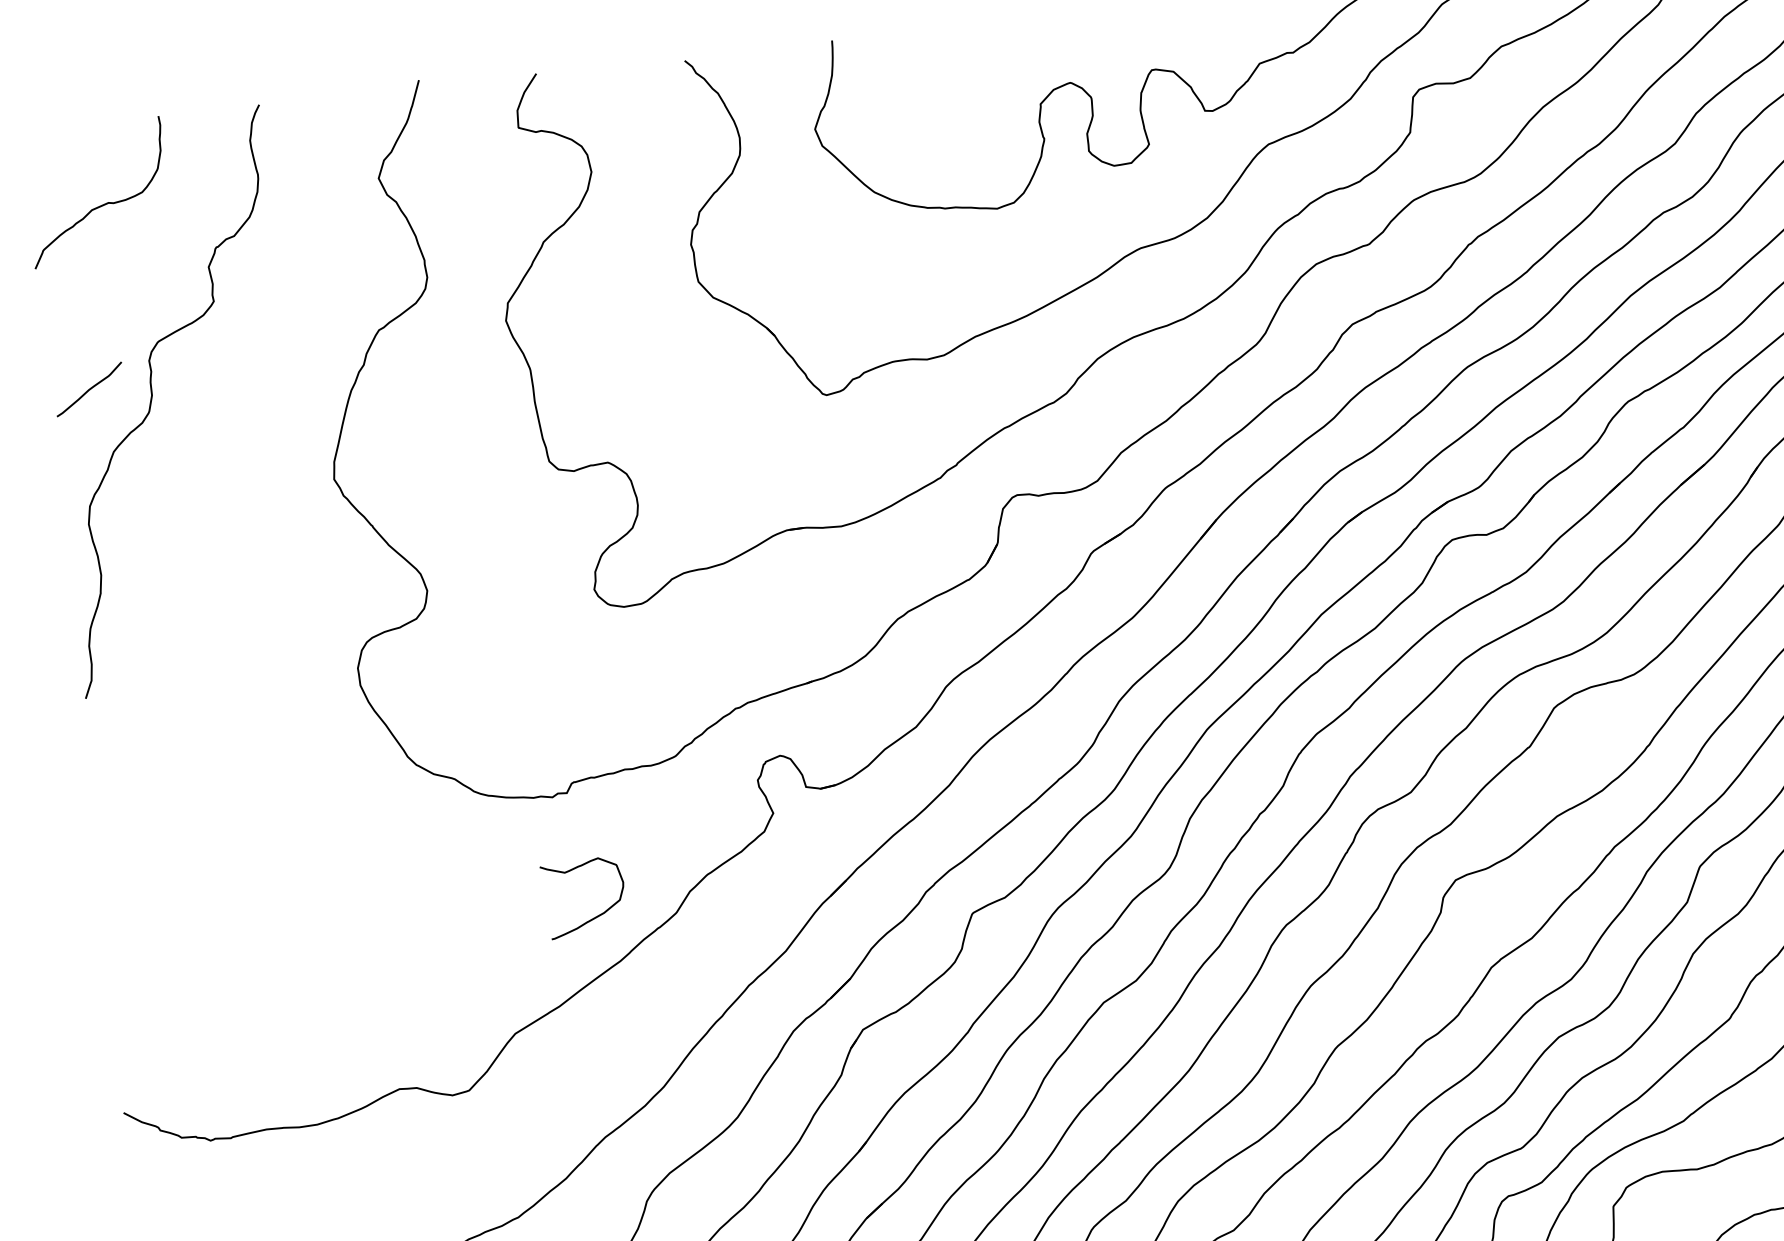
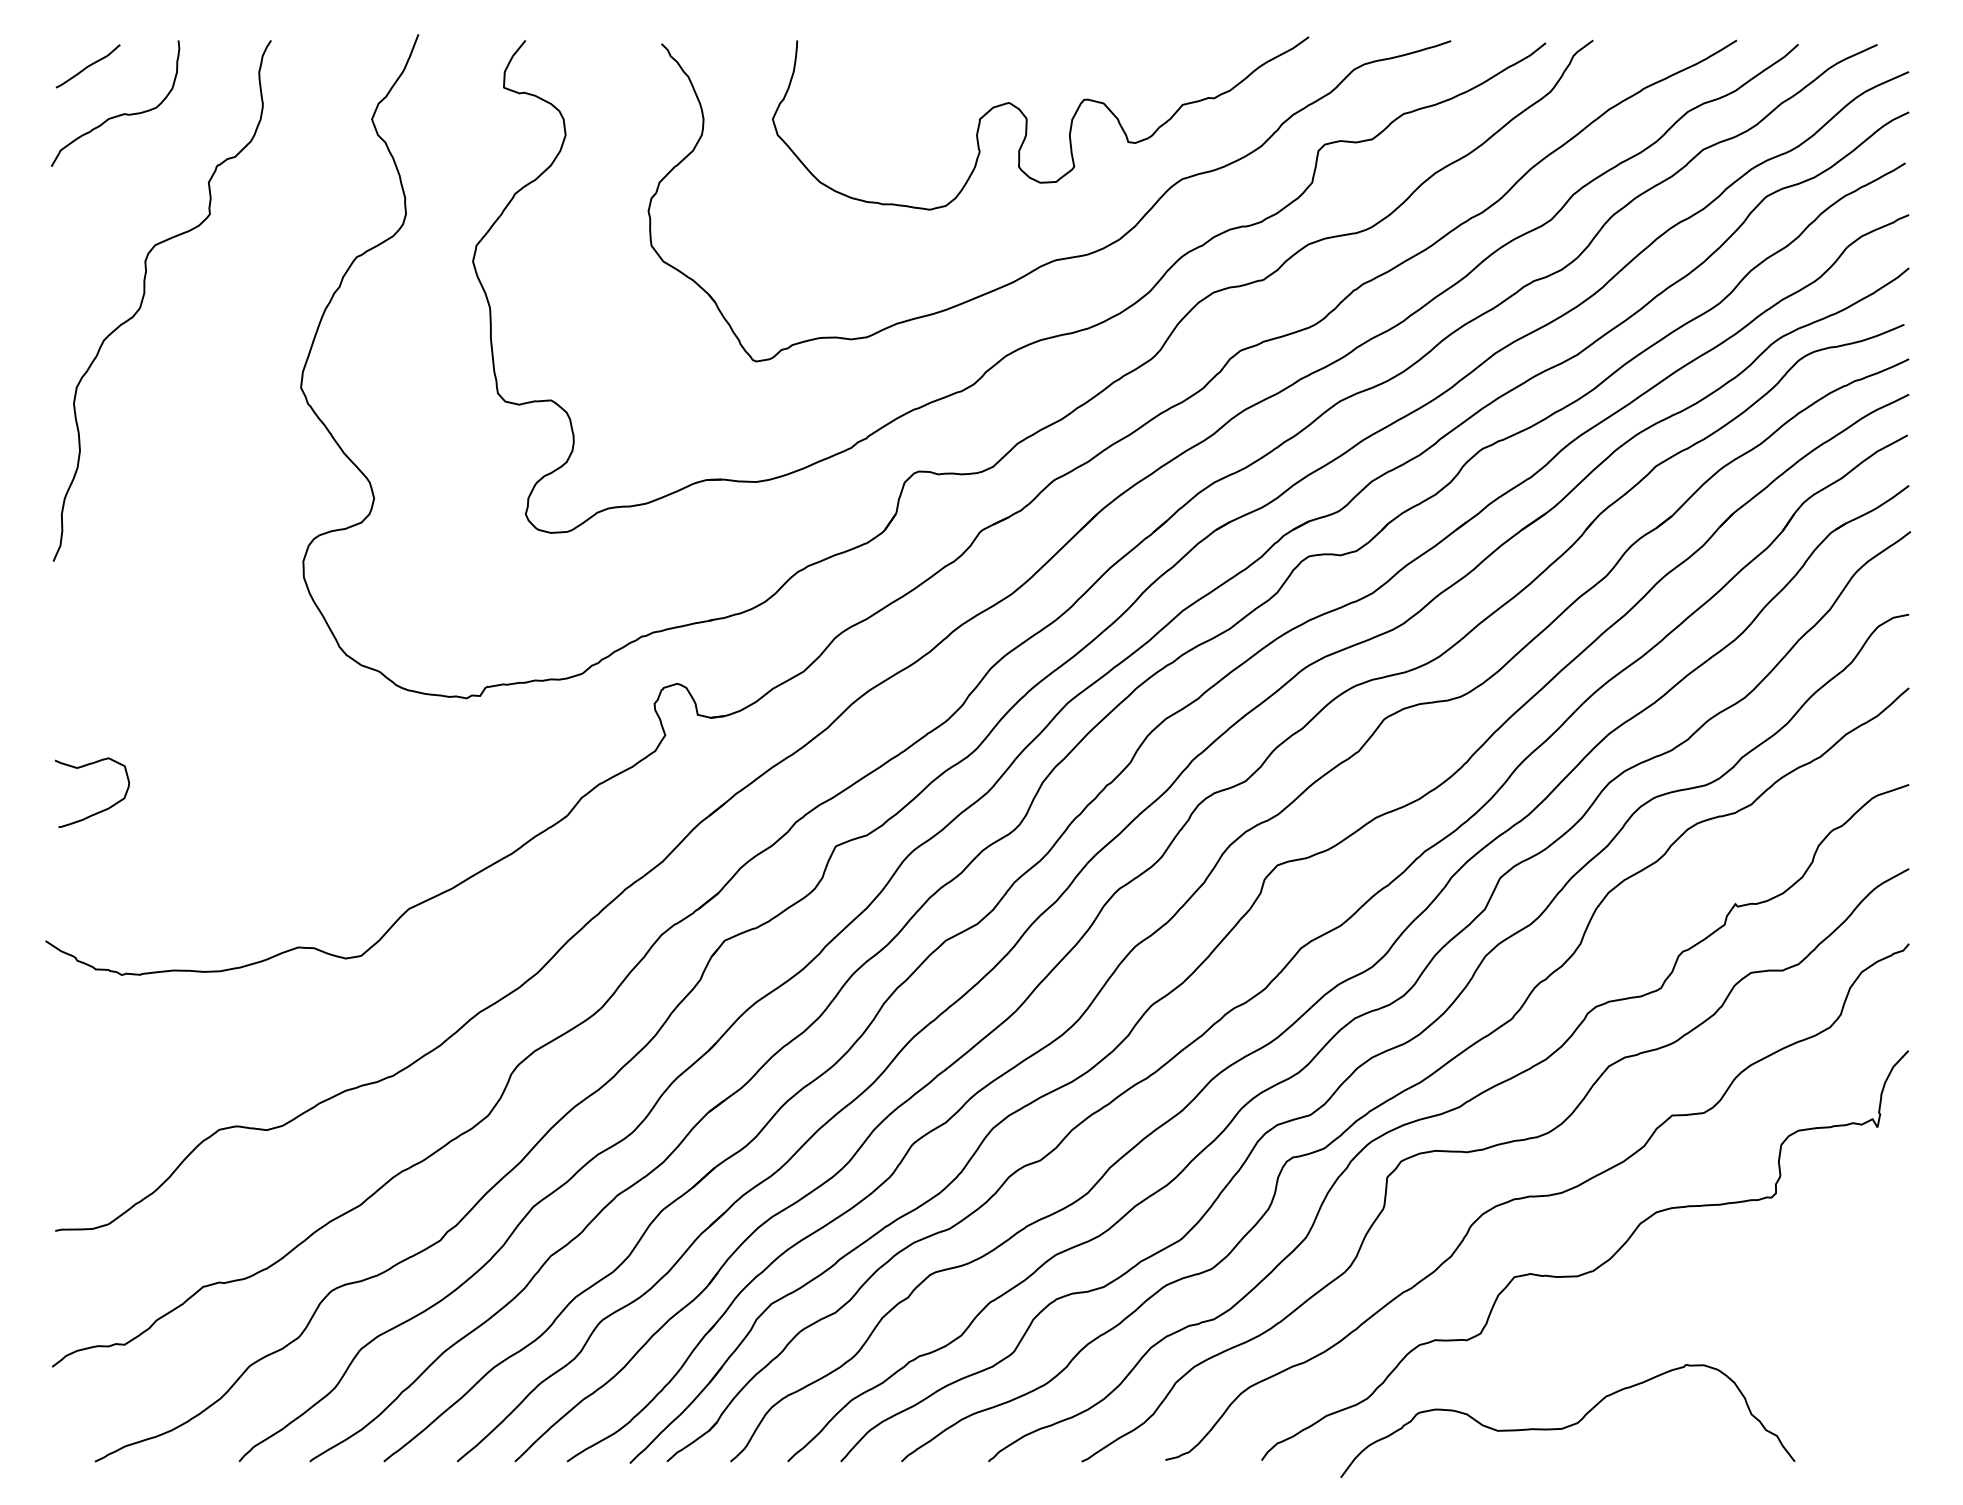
curve: (88, 389) -> (87, 66), moved
curve: (593, 917) -> (98, 811), moved

